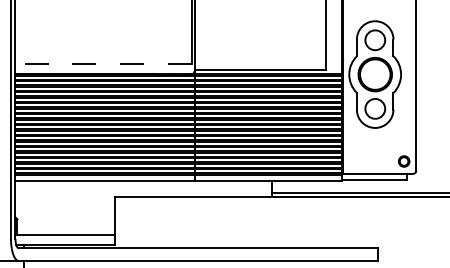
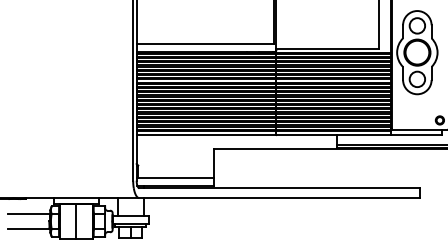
line: (103, 64) -> (205, 44), dashed -> solid

